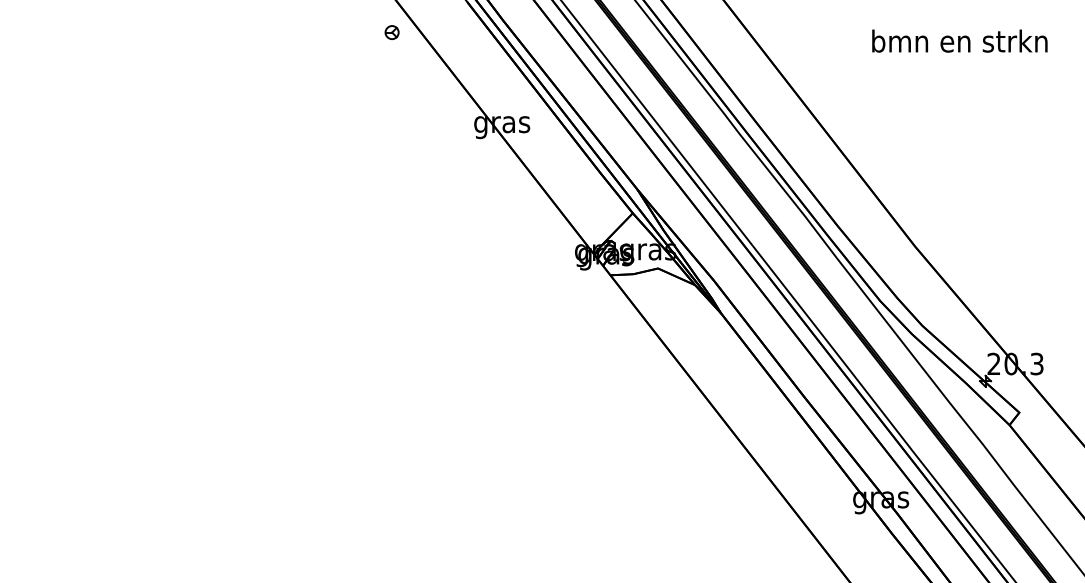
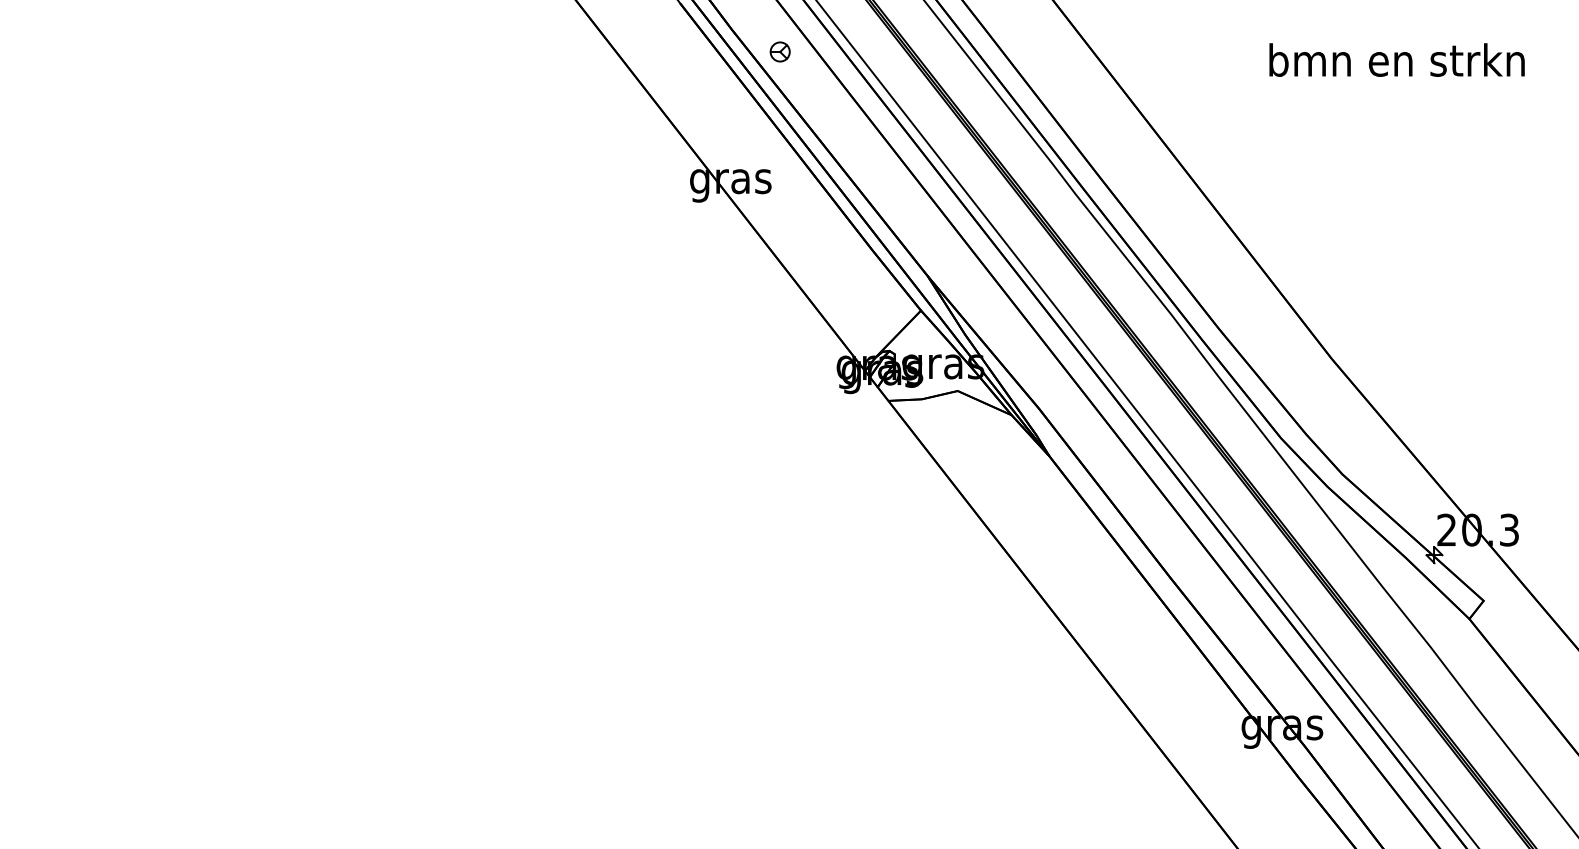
part: (391, 32) -> (779, 51), moved

